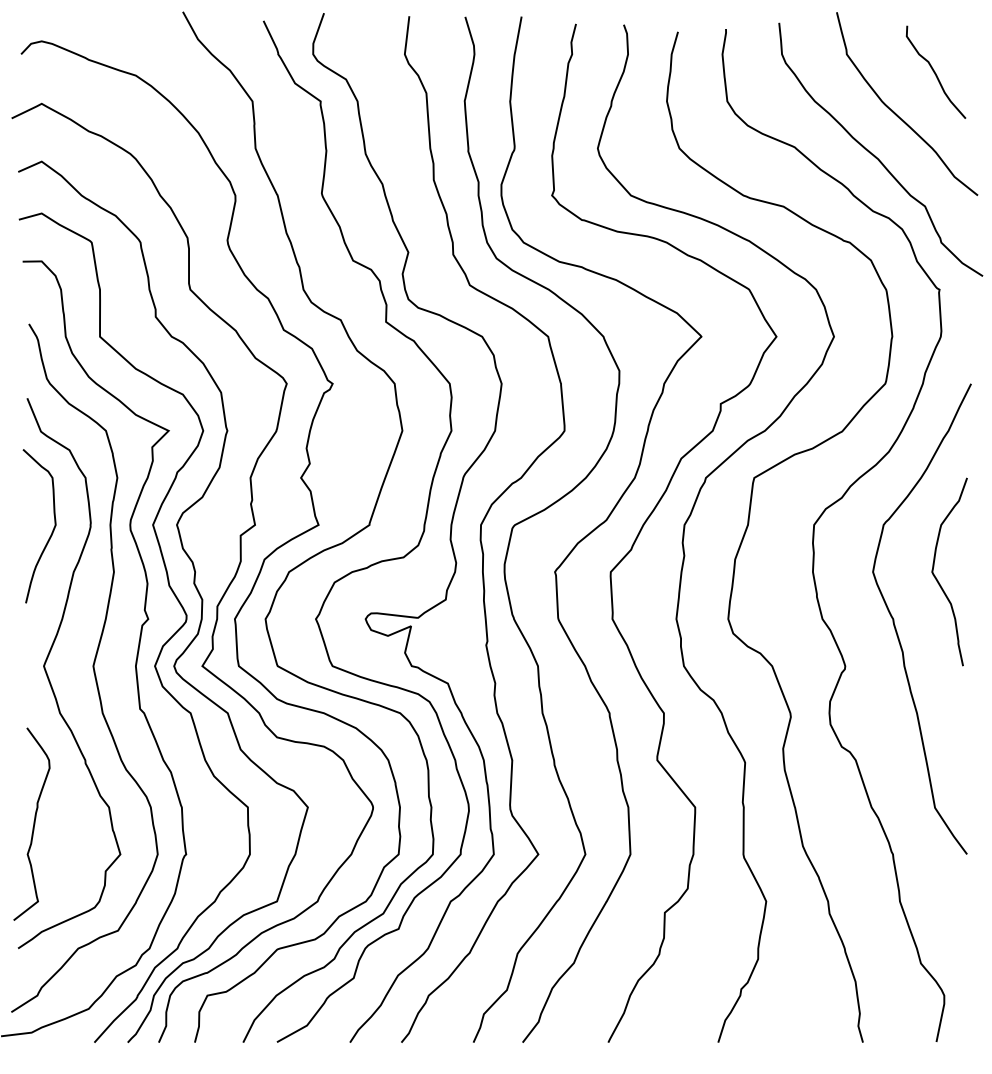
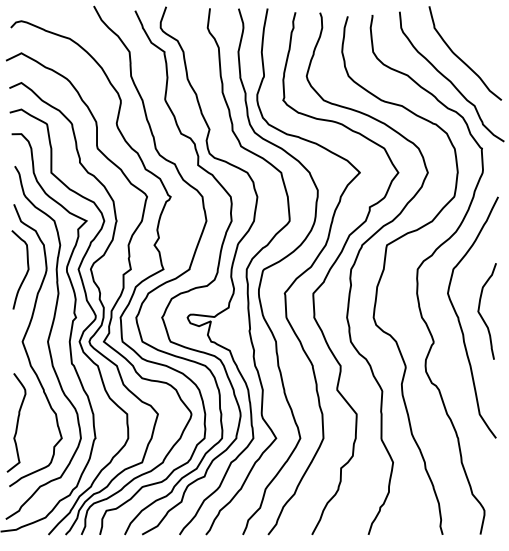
curve: (934, 73) -> (479, 37), removed
curve: (938, 577) -> (481, 314), moved

